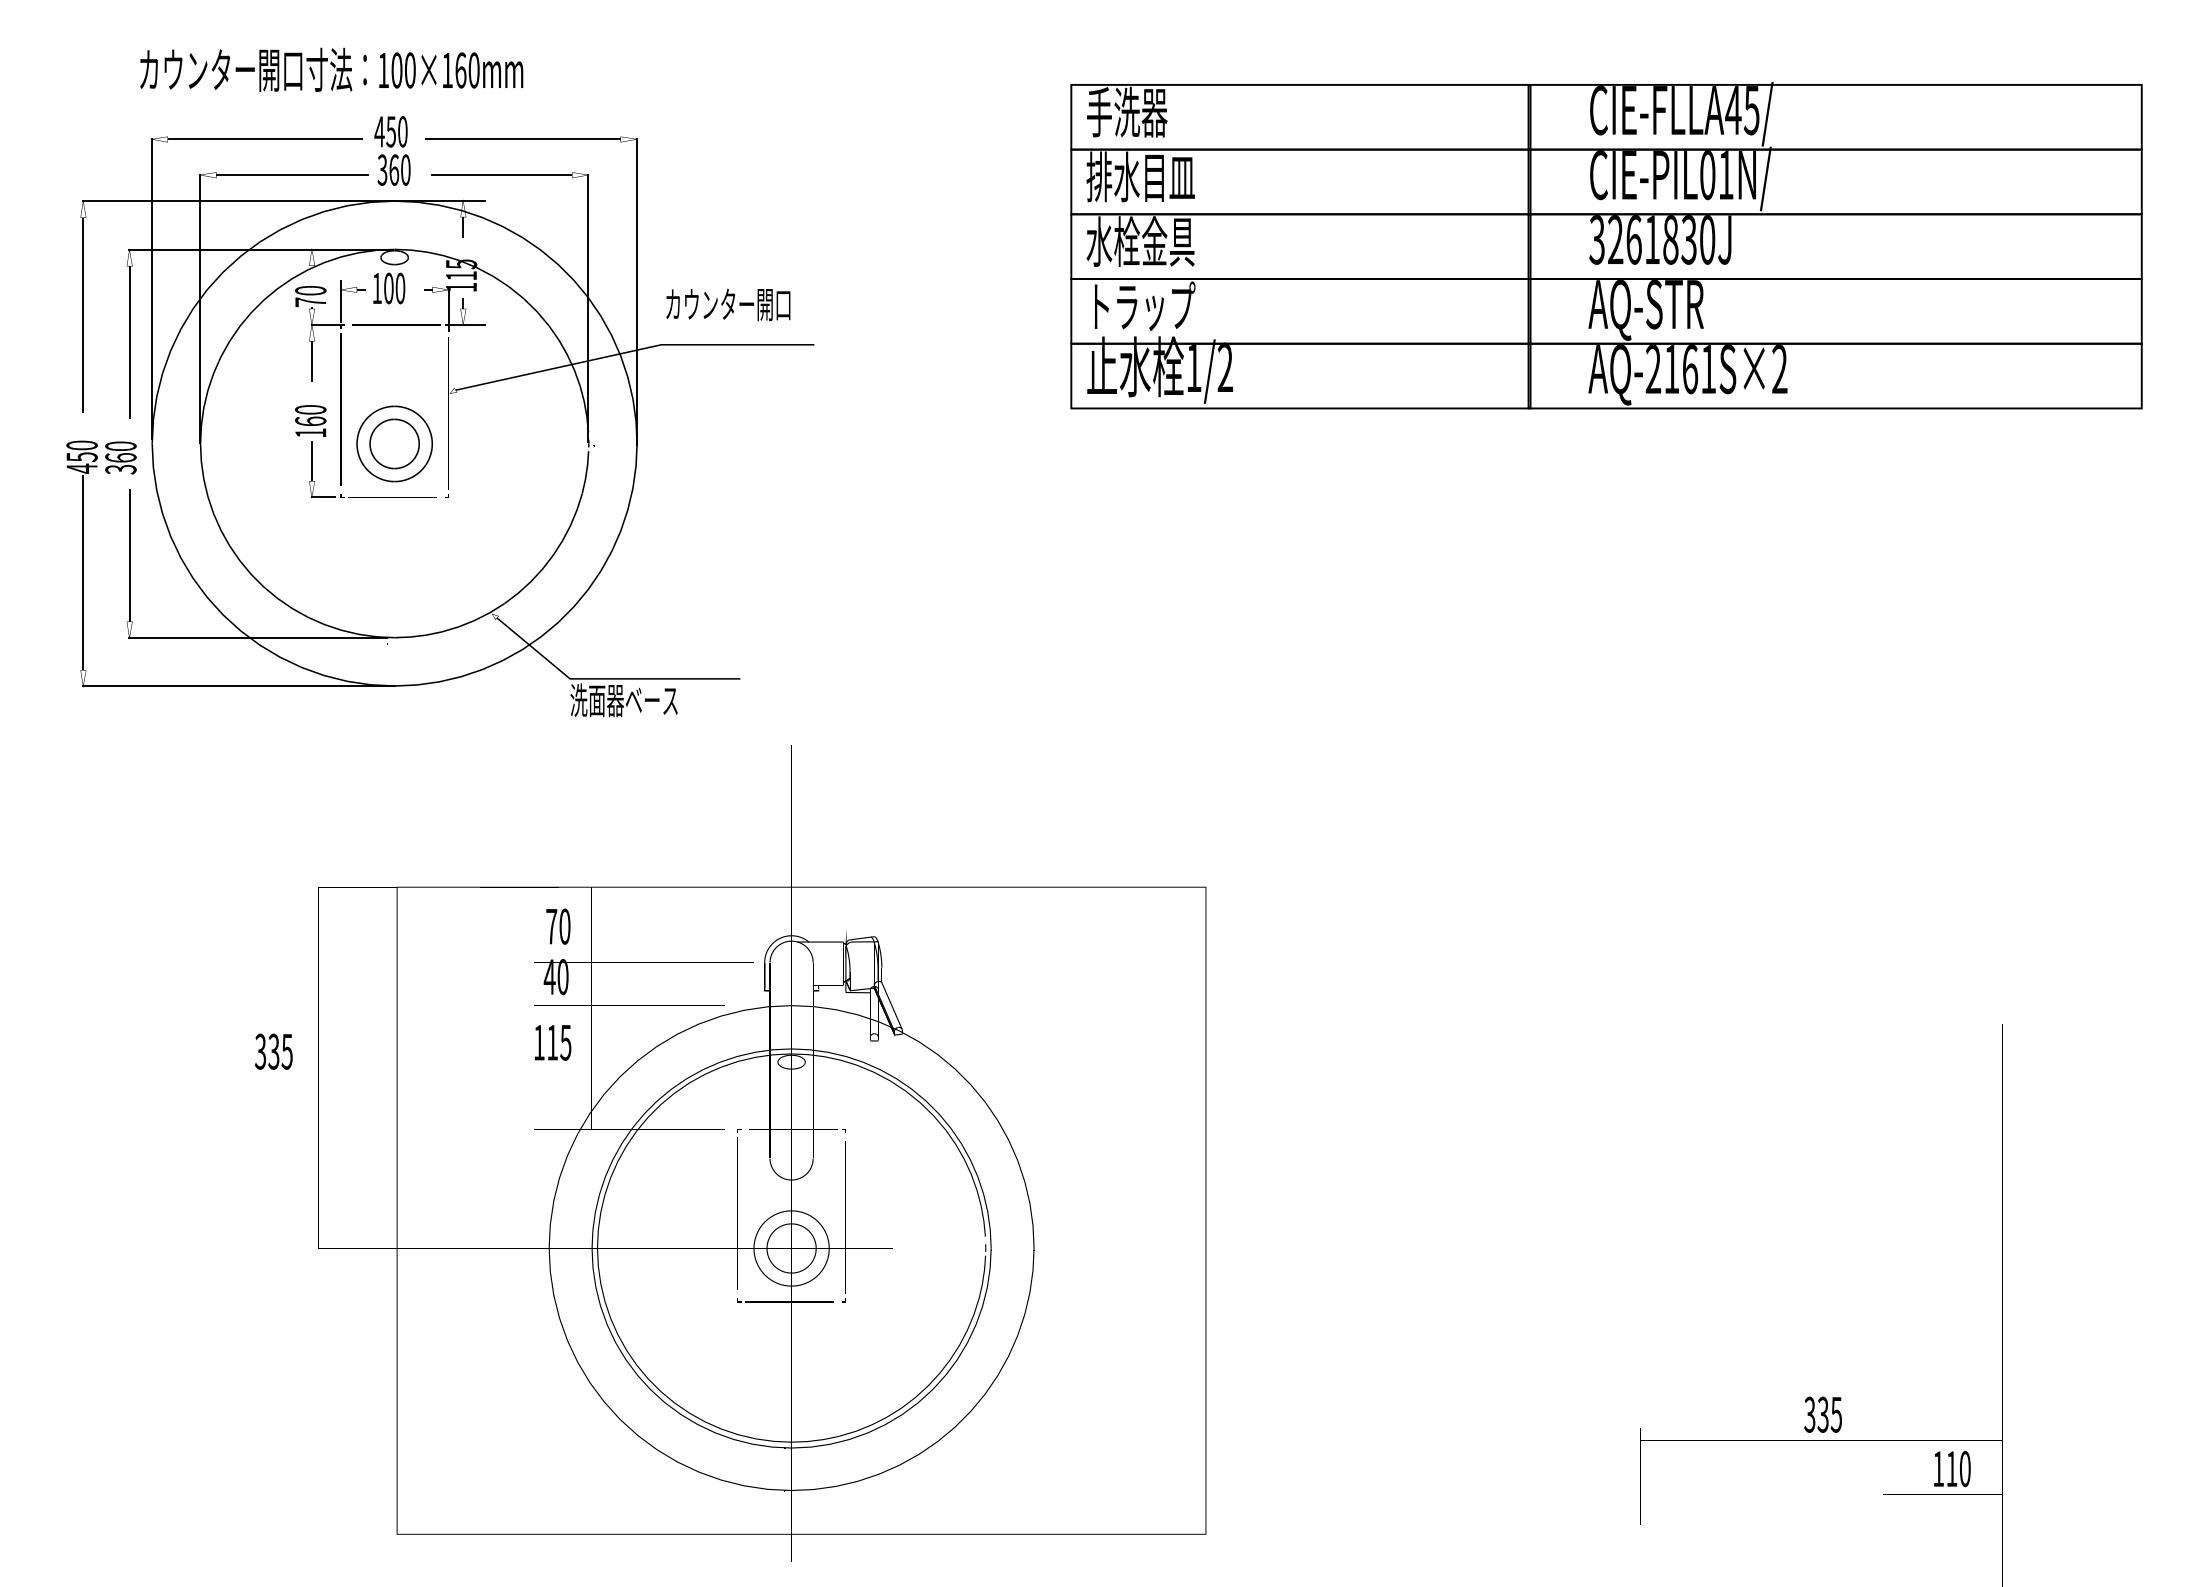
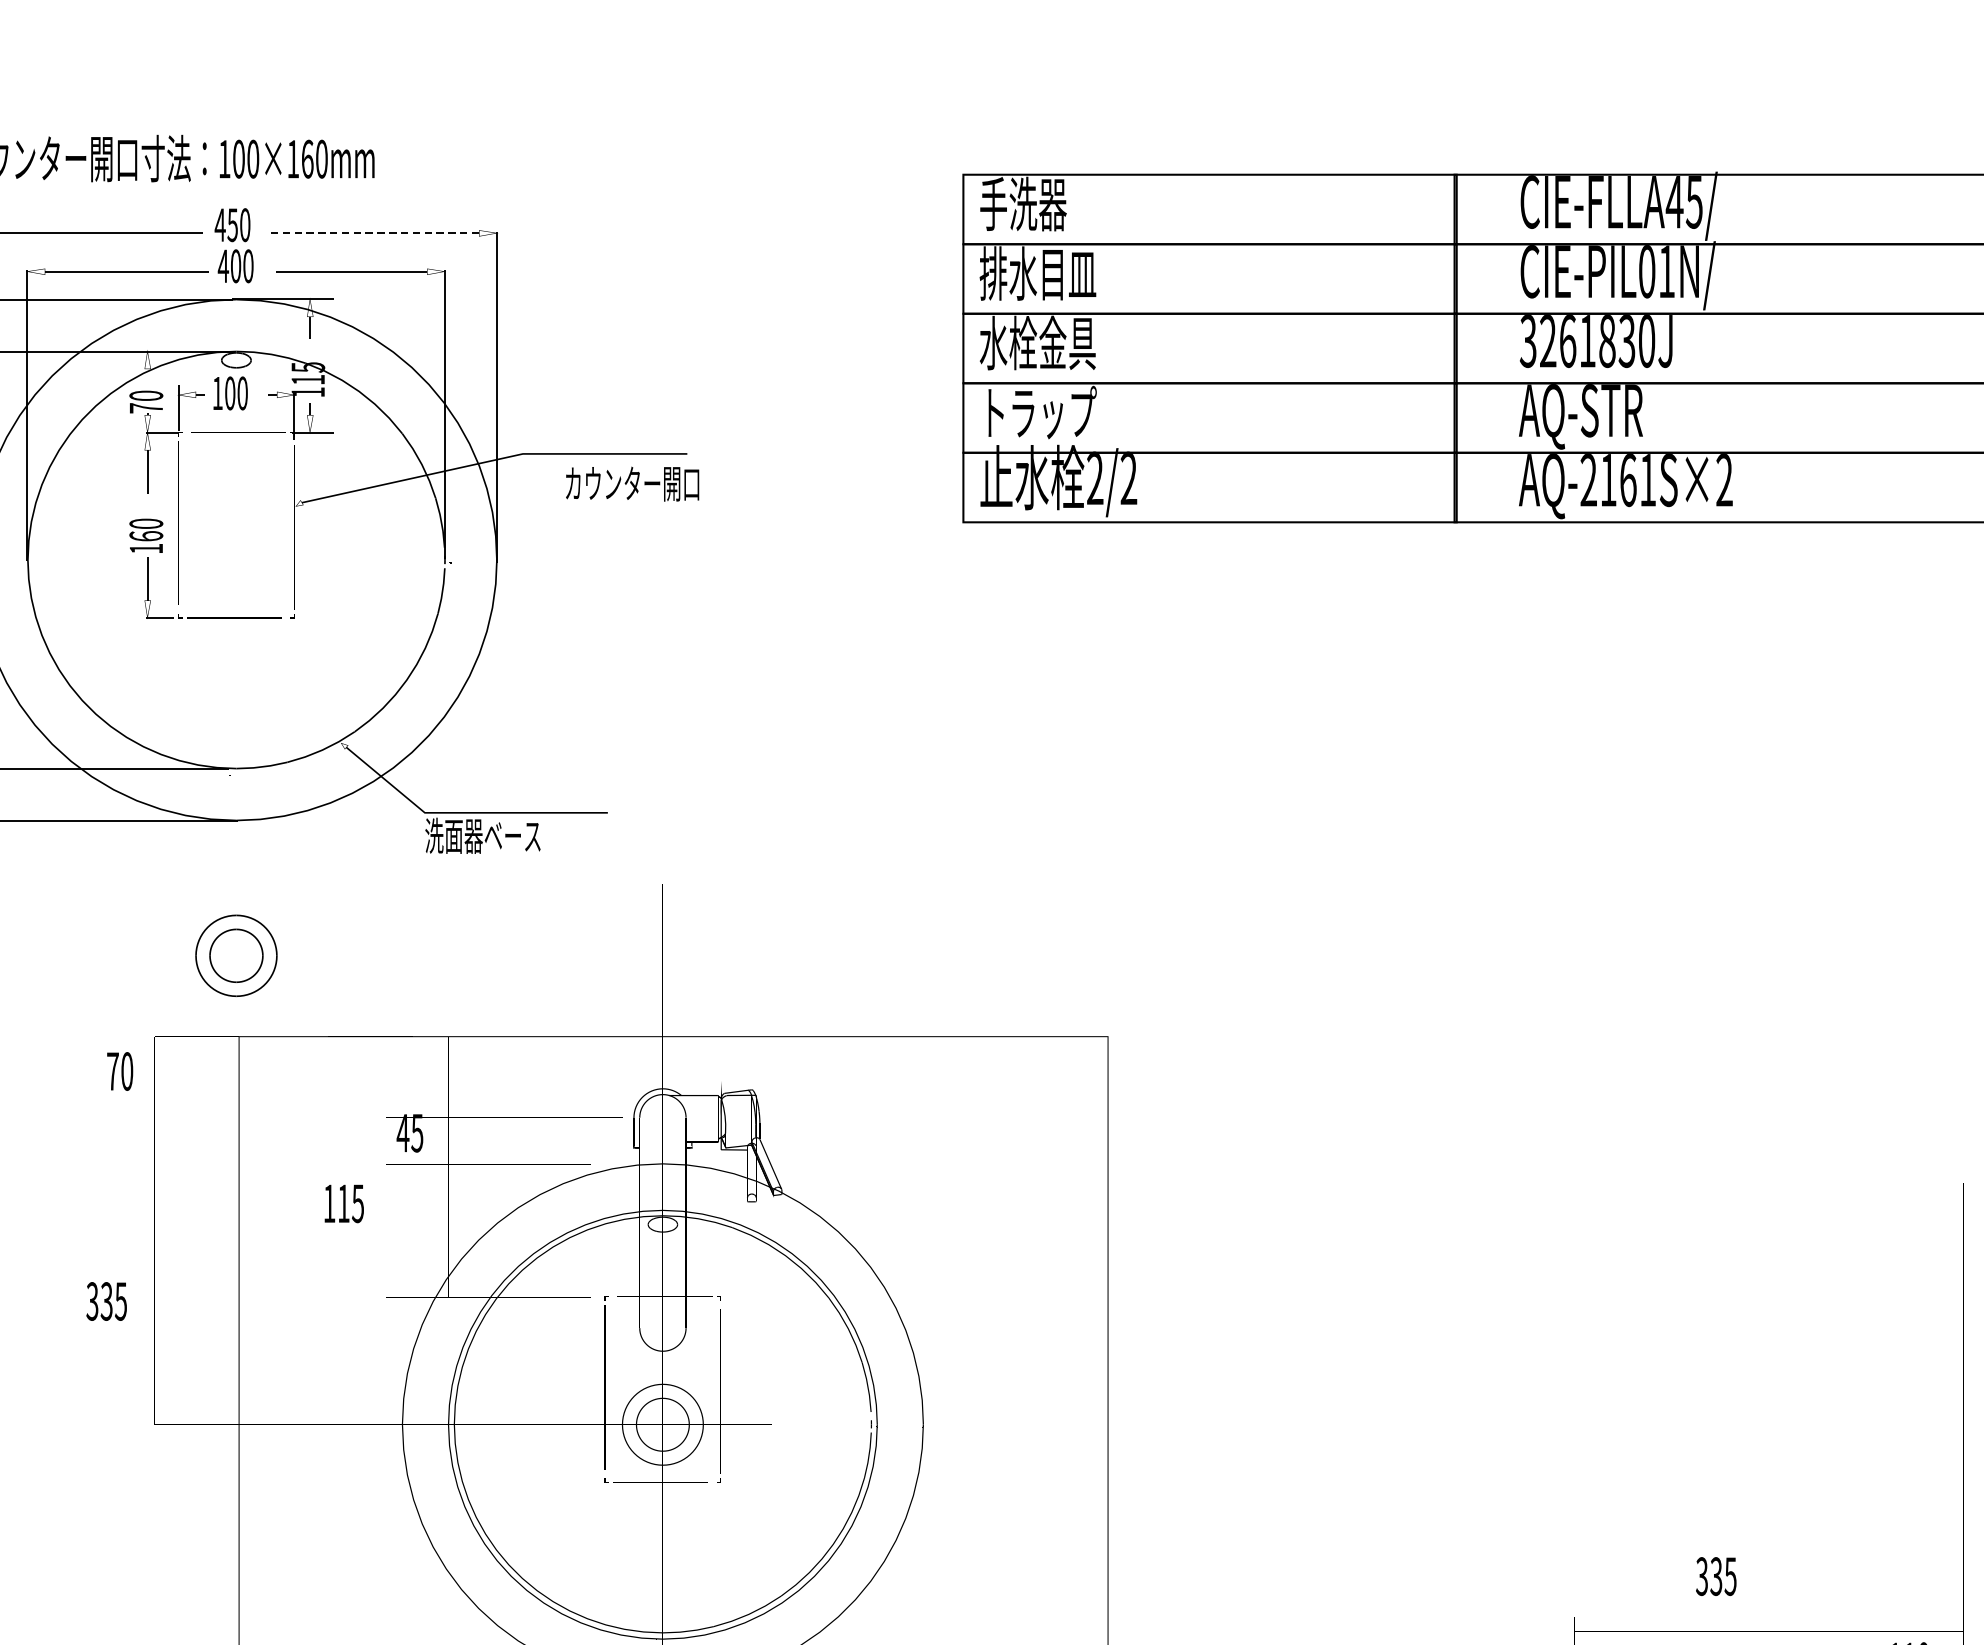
line: (522, 139) -> (373, 233), solid -> dashed
text: (388, 169) -> (229, 265), 360 -> 400
text: (728, 304) -> (632, 483), moved
text: (1193, 366) -> (1094, 477), 1/2 -> 2/2
part: (394, 443) -> (236, 955), moved
text: (558, 926) -> (120, 1071), moved
text: (562, 977) -> (416, 1133), 40 -> 45
text: (552, 1042) -> (343, 1203), moved
text: (273, 1051) -> (106, 1301), moved
text: (1822, 1414) -> (1715, 1576), moved

